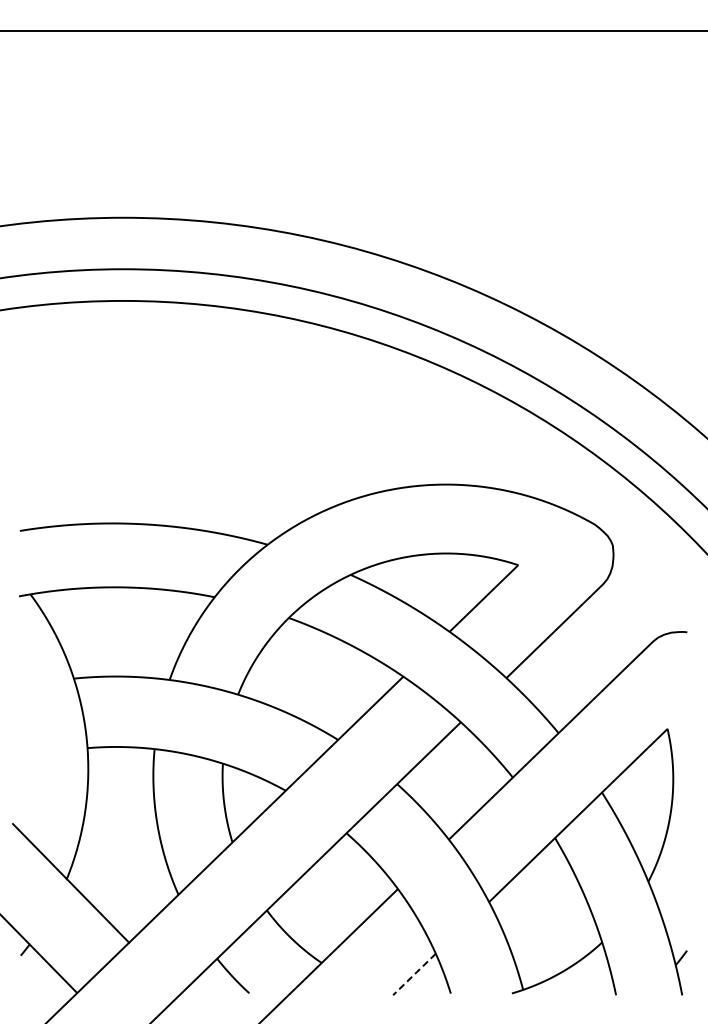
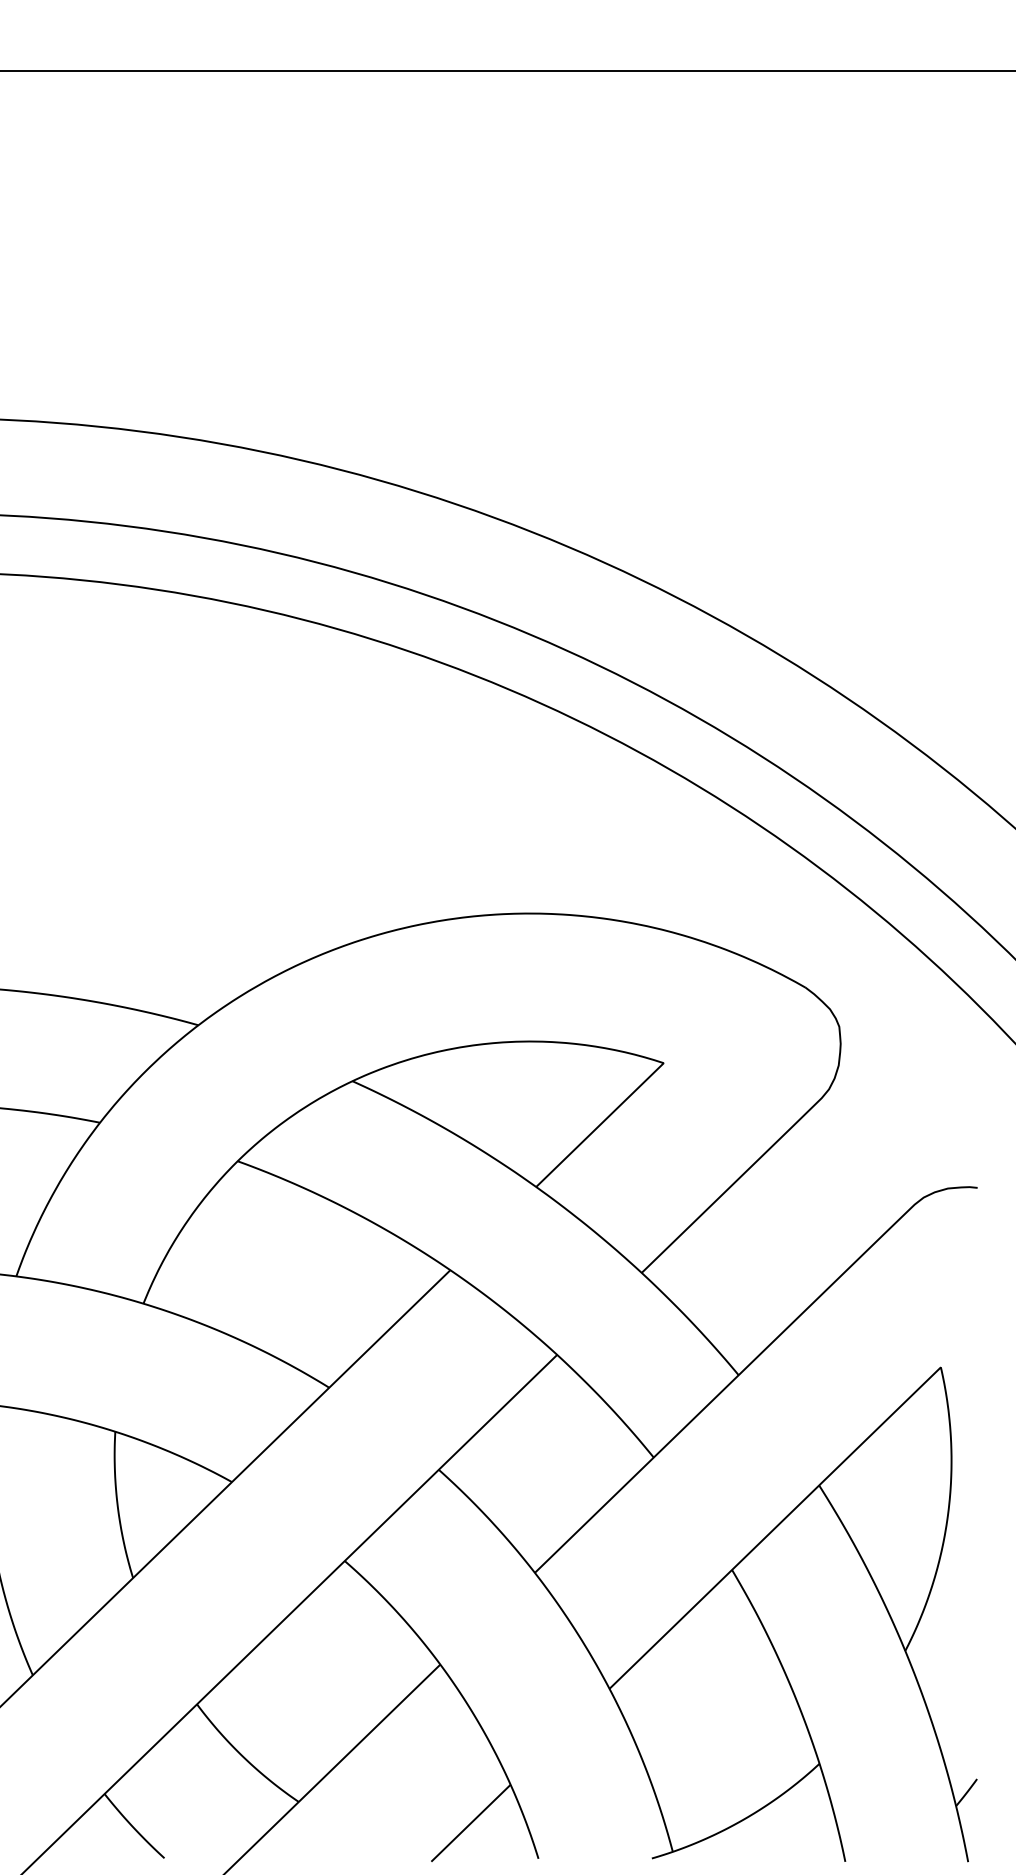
line: (414, 974) -> (471, 1823), dashed -> solid

